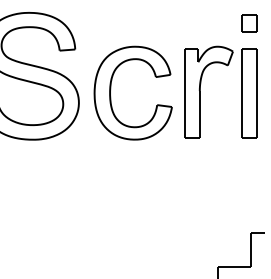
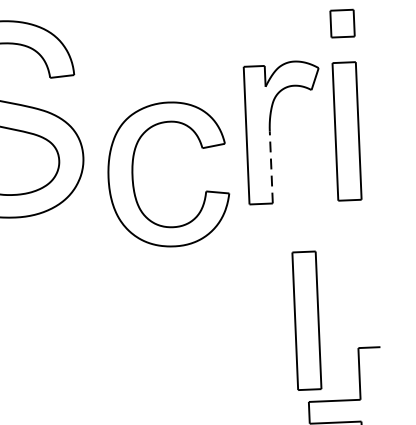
part: (111, 89) -> (134, 170), moved
line: (199, 113) -> (270, 166), solid -> dashed
part: (218, 214) -> (306, 321), added

